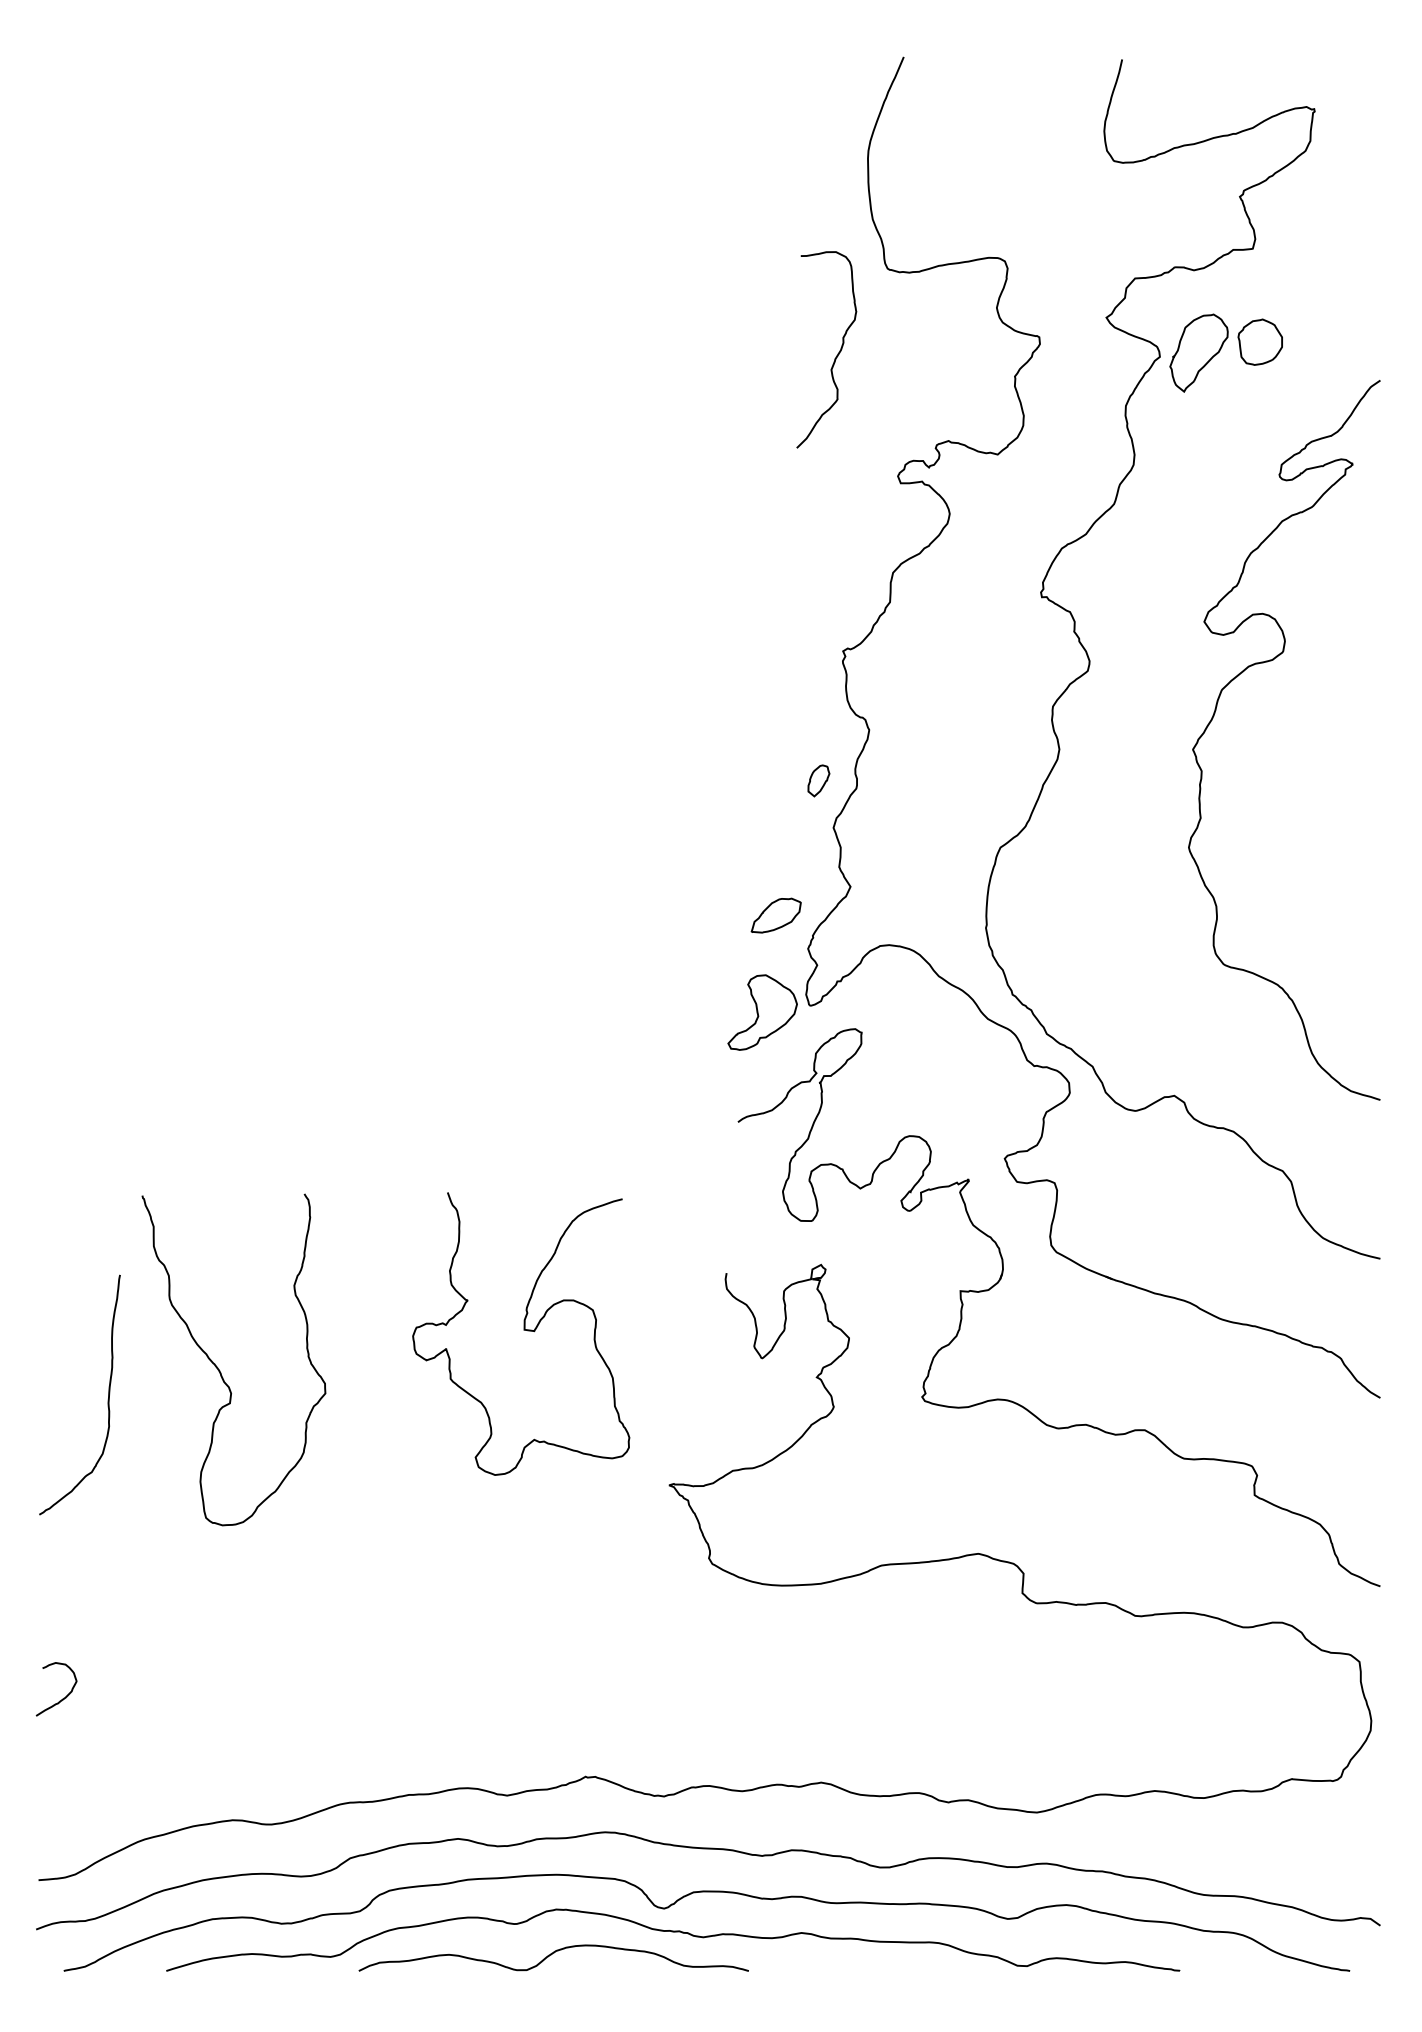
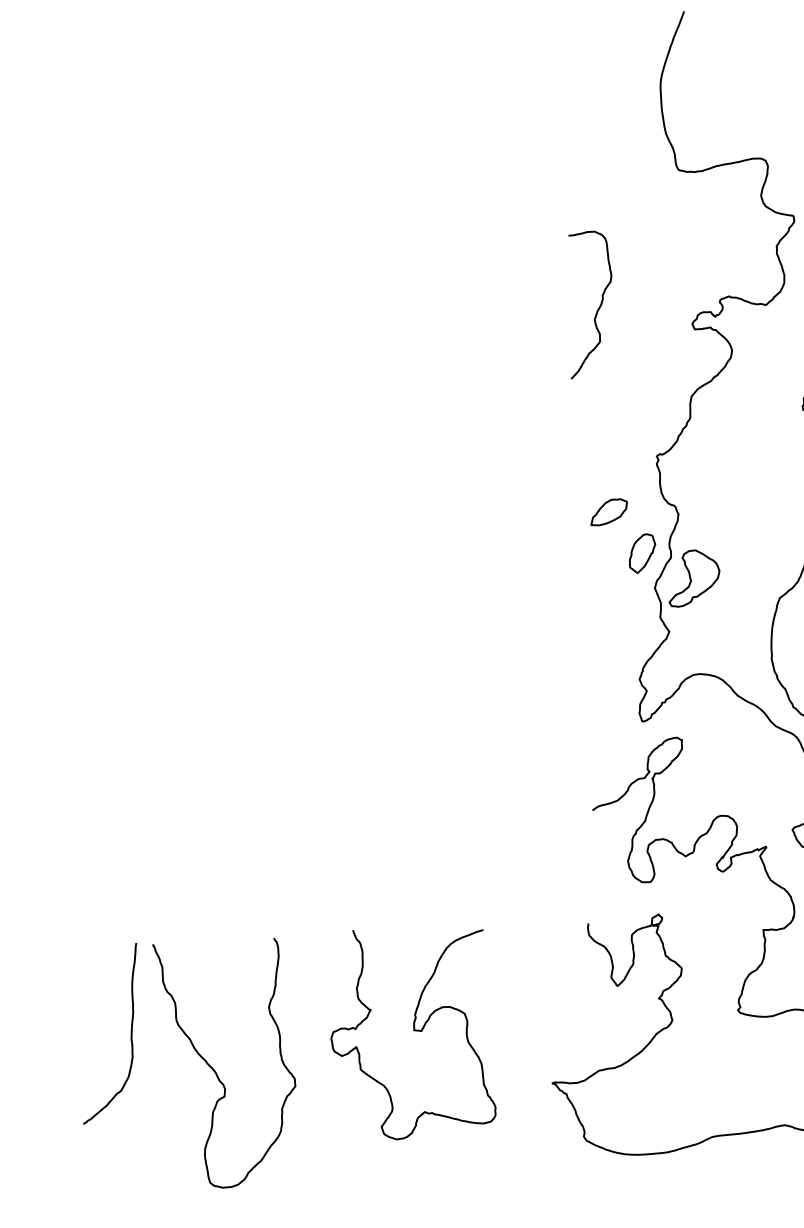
curve: (836, 355) -> (598, 308), moved
part: (818, 780) -> (642, 553), size x1.67
part: (775, 915) -> (608, 512), moved
part: (762, 1012) -> (694, 578), moved
curve: (523, 1330) -> (413, 1030), moved
curve: (218, 1367) -> (214, 1070), moved

